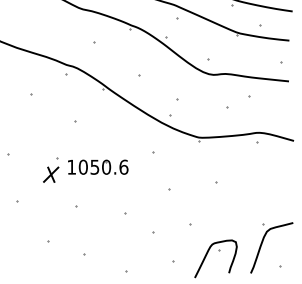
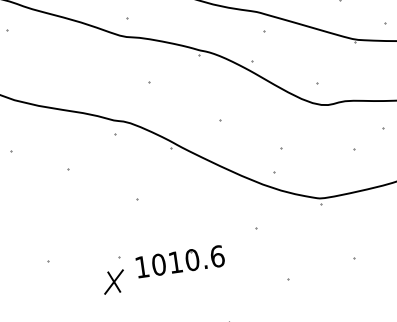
text: (94, 166) -> (174, 261), 1050.6 -> 1010.6

